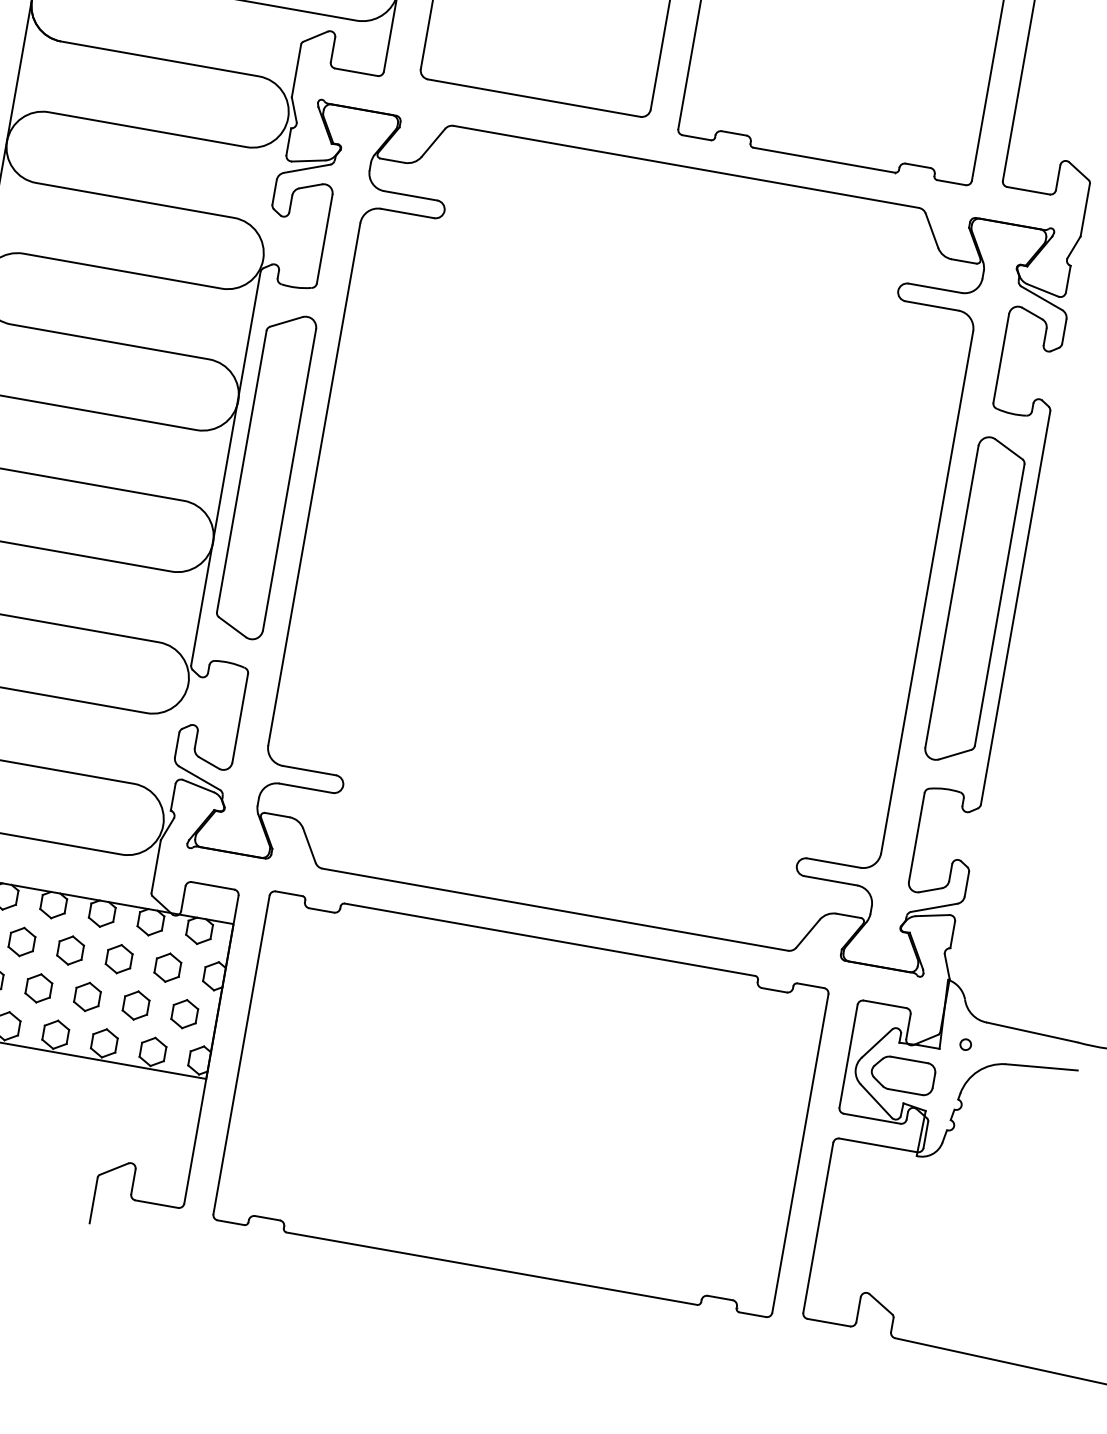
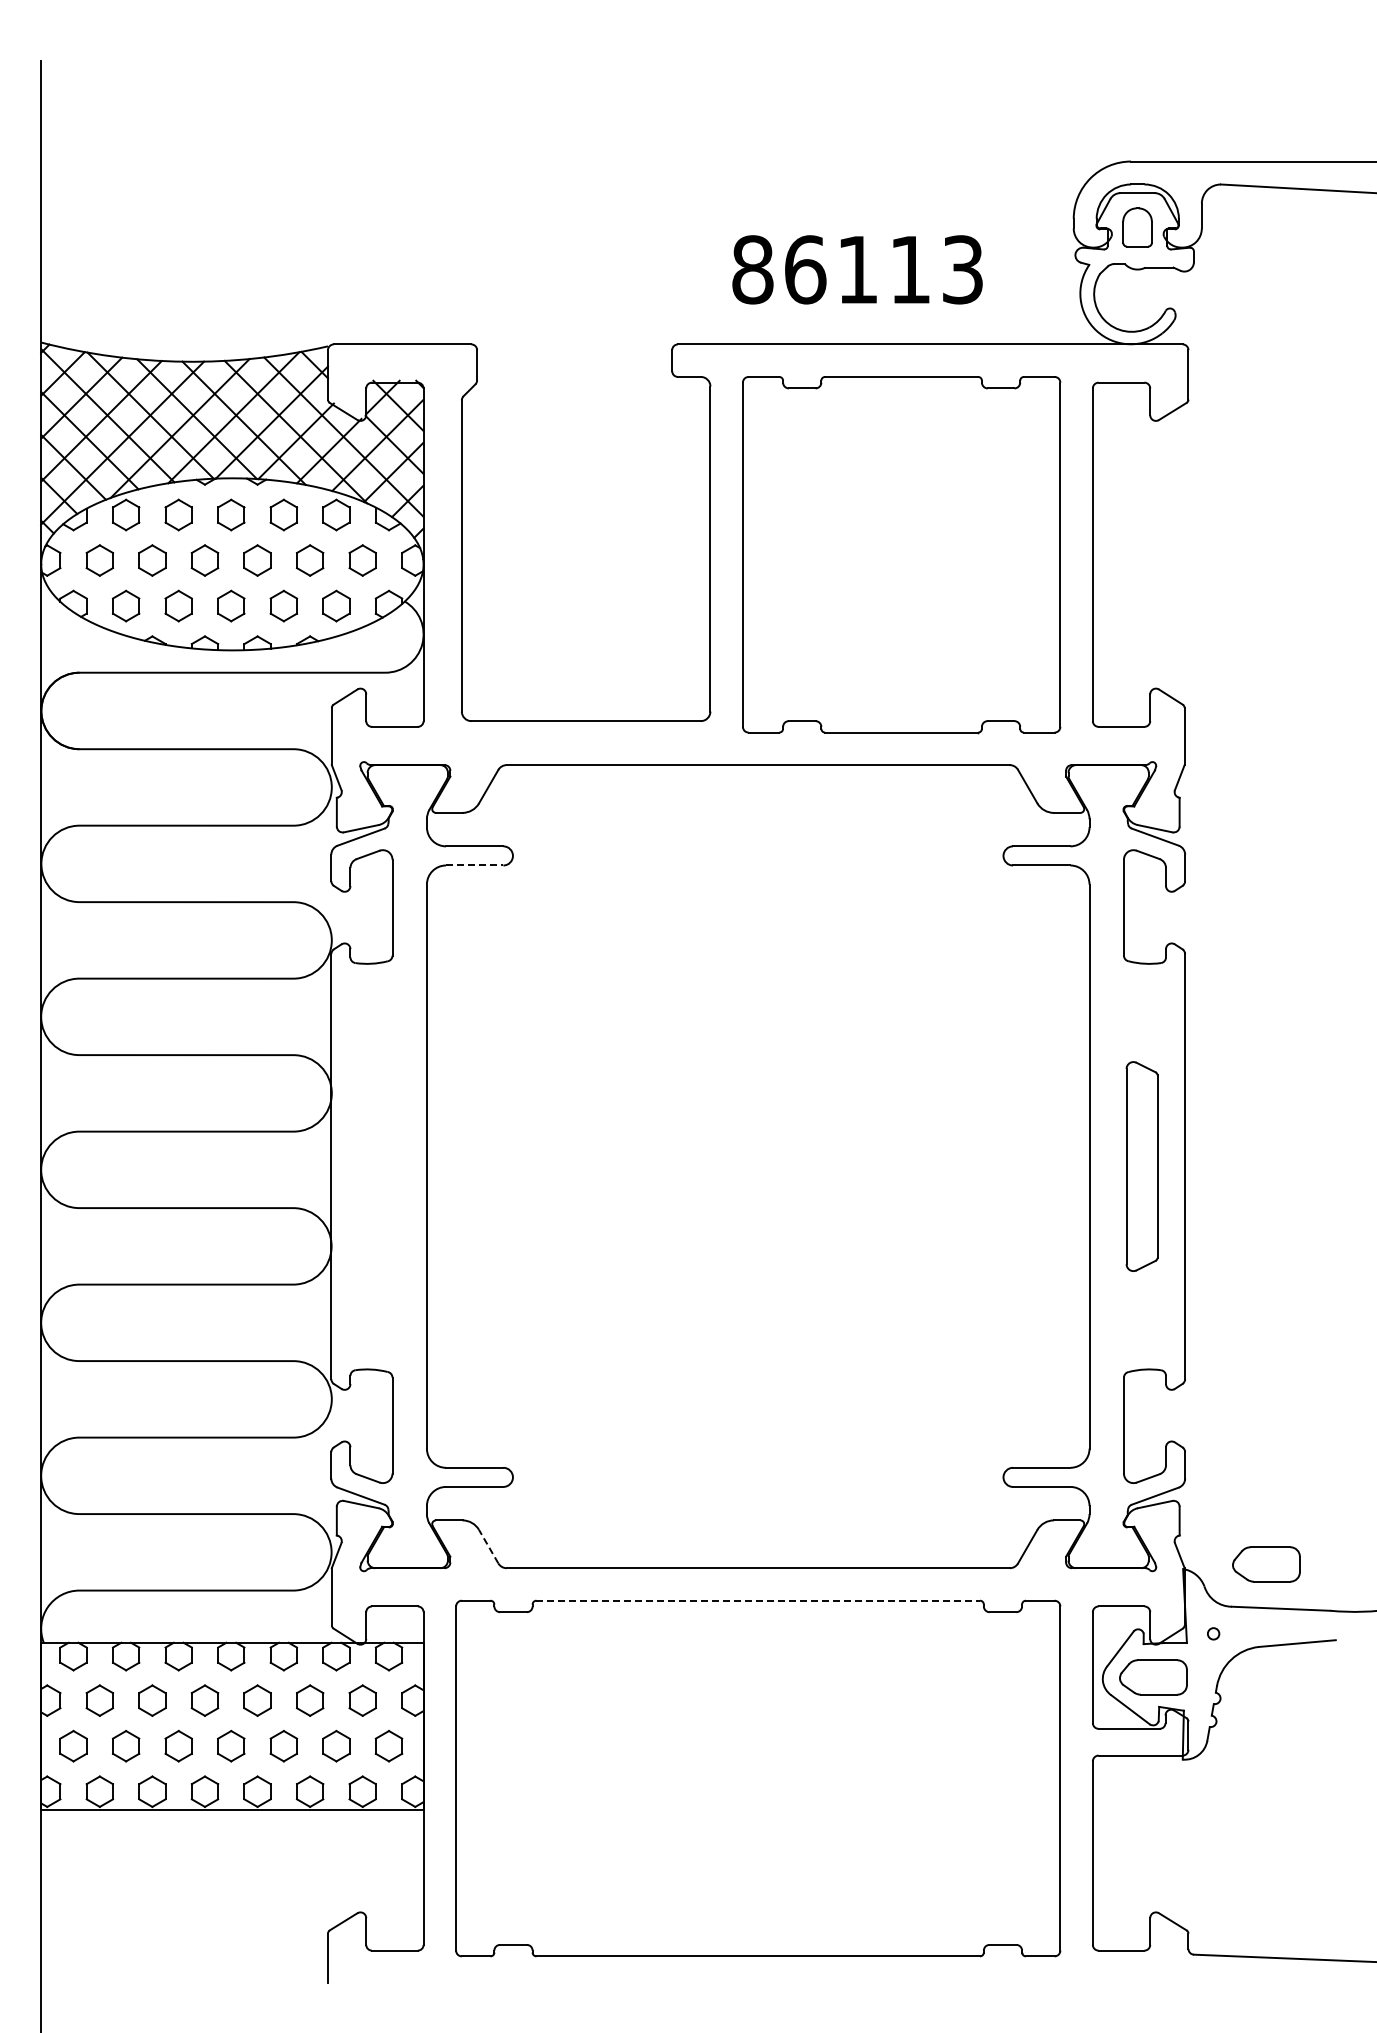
line: (407, 213) -> (474, 865), solid -> dashed
part: (264, 475) -> (373, 1166), removed
part: (975, 600) -> (1141, 1166), size x0.6
line: (309, 845) -> (488, 1546), solid -> dashed
line: (550, 939) -> (758, 1600), solid -> dashed
part: (1025, 989) -> (1266, 1564), added

